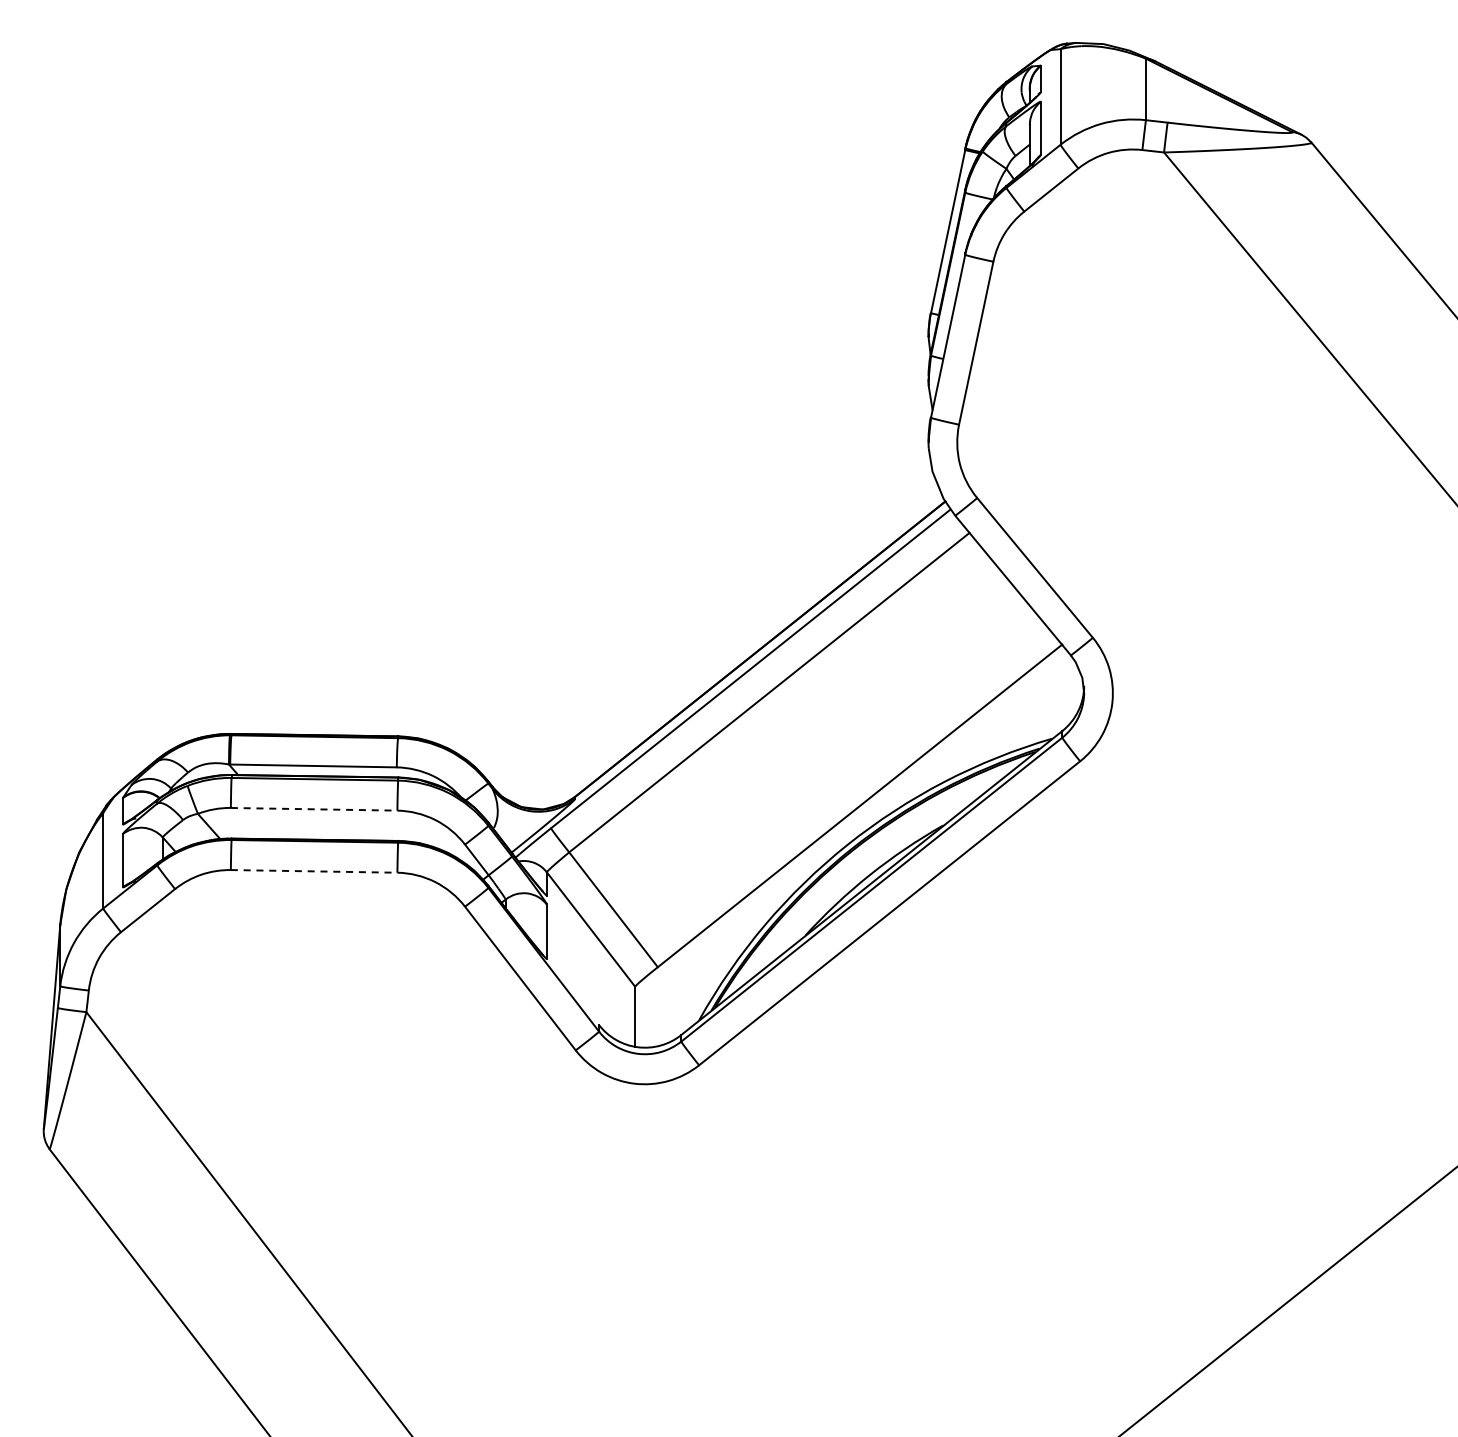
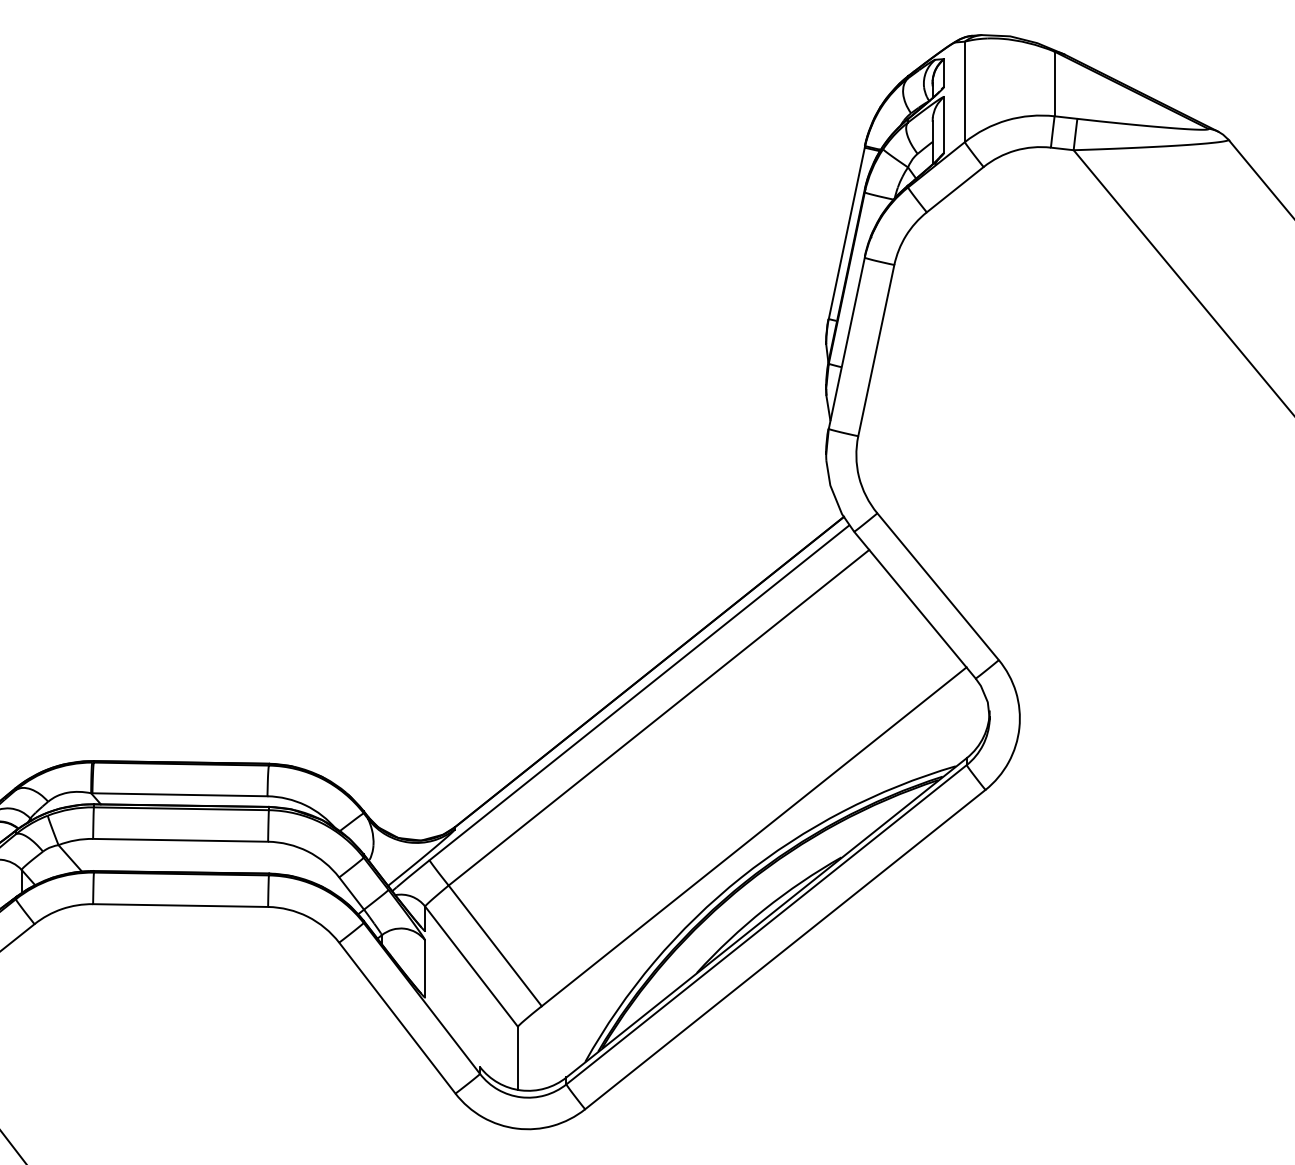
line: (314, 809) -> (181, 840), dashed -> solid
line: (314, 871) -> (181, 905), dashed -> solid

